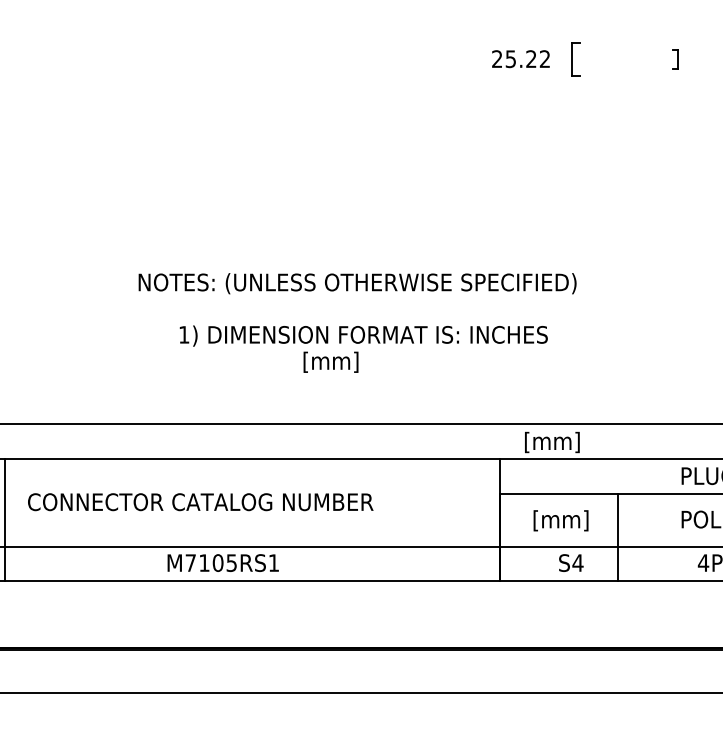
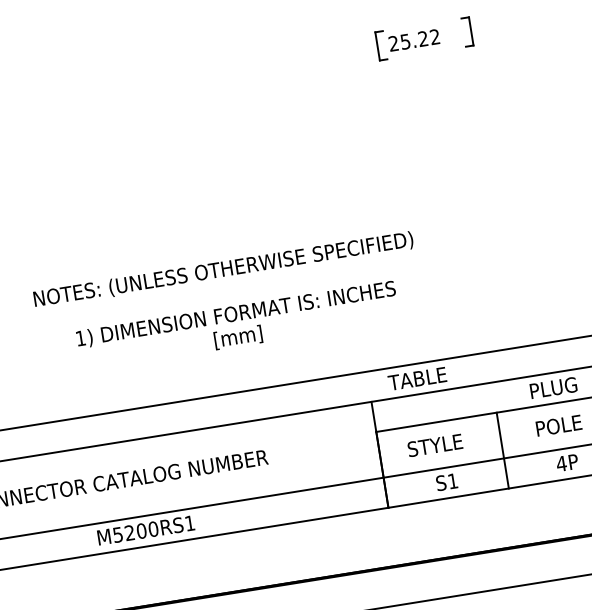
text: (520, 59) -> (413, 40), moved
part: (675, 59) -> (467, 32), size x1.67
text: (330, 361) -> (237, 336), moved
text: (556, 442) -> (417, 379), [mm] -> TABLE
text: (564, 520) -> (435, 446), [mm] -> STYLE
line: (617, 537) -> (502, 450), moved
text: (577, 562) -> (452, 480), S4 -> S1
text: (211, 563) -> (136, 532), M7105RS1 -> M5200RS1

